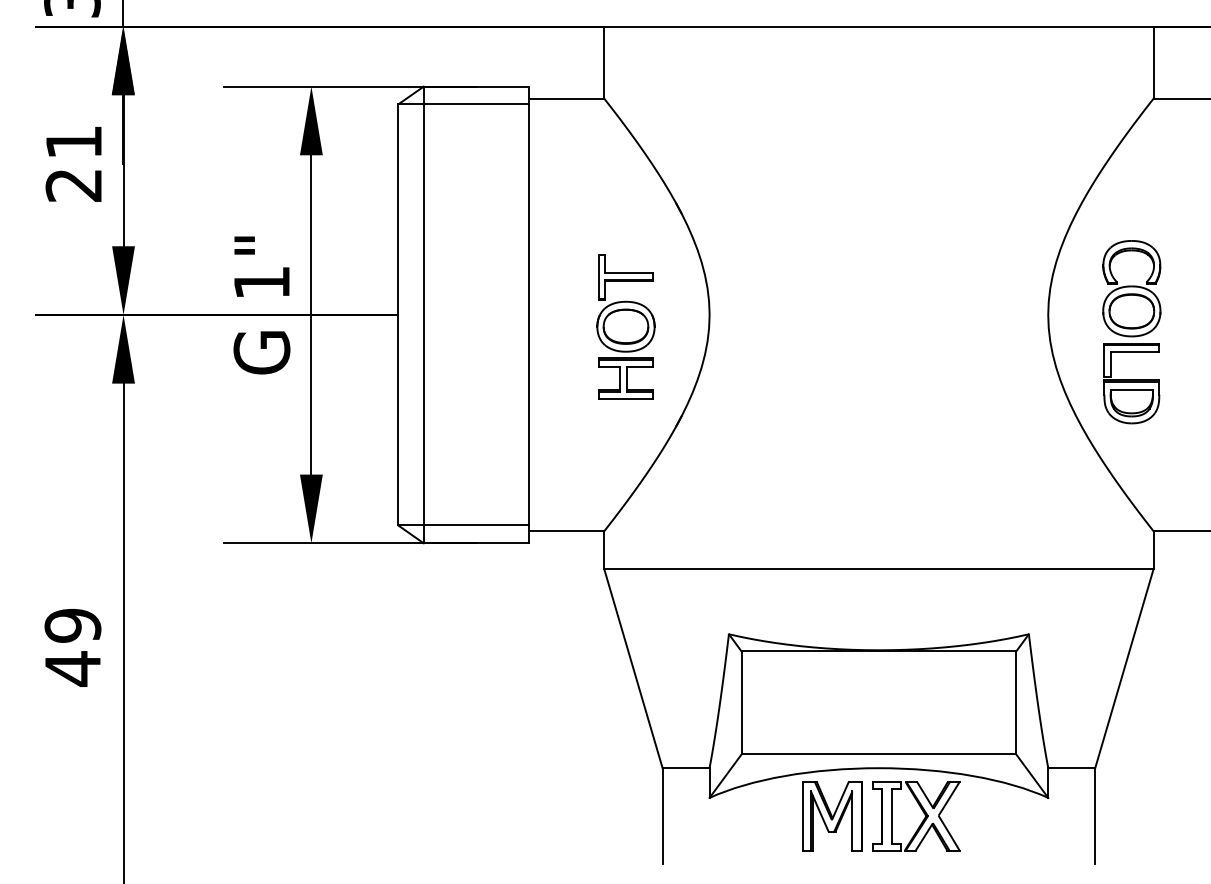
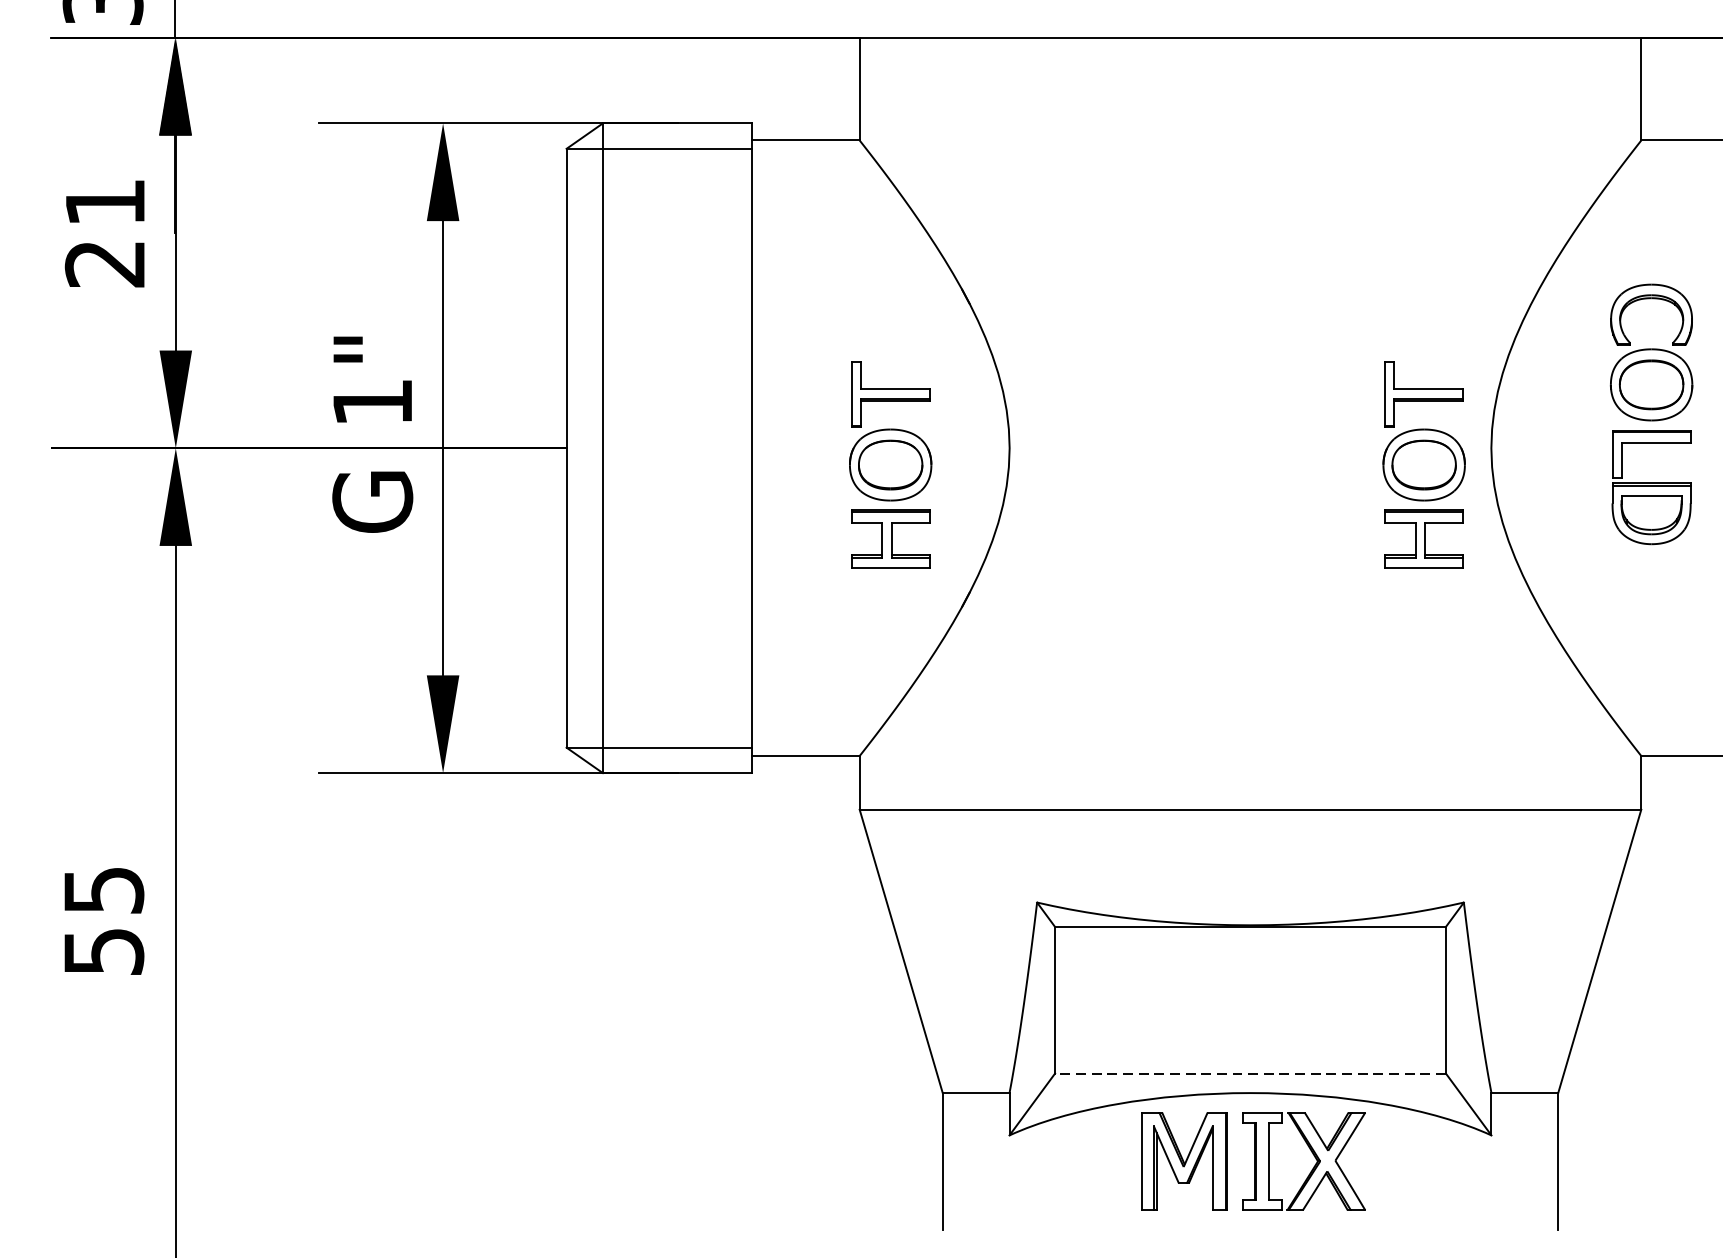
part: (1000, 326) -> (1423, 464), added
part: (1131, 332) -> (1651, 414), moved
text: (72, 647) -> (103, 921), 49 -> 55
line: (878, 754) -> (1249, 1073), solid -> dashed

